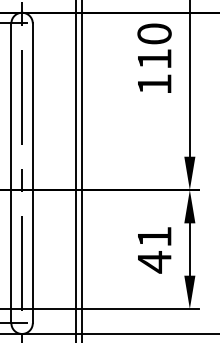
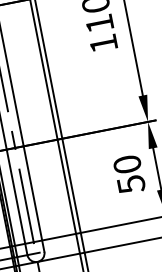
text: (154, 249) -> (129, 174), 41 -> 50

